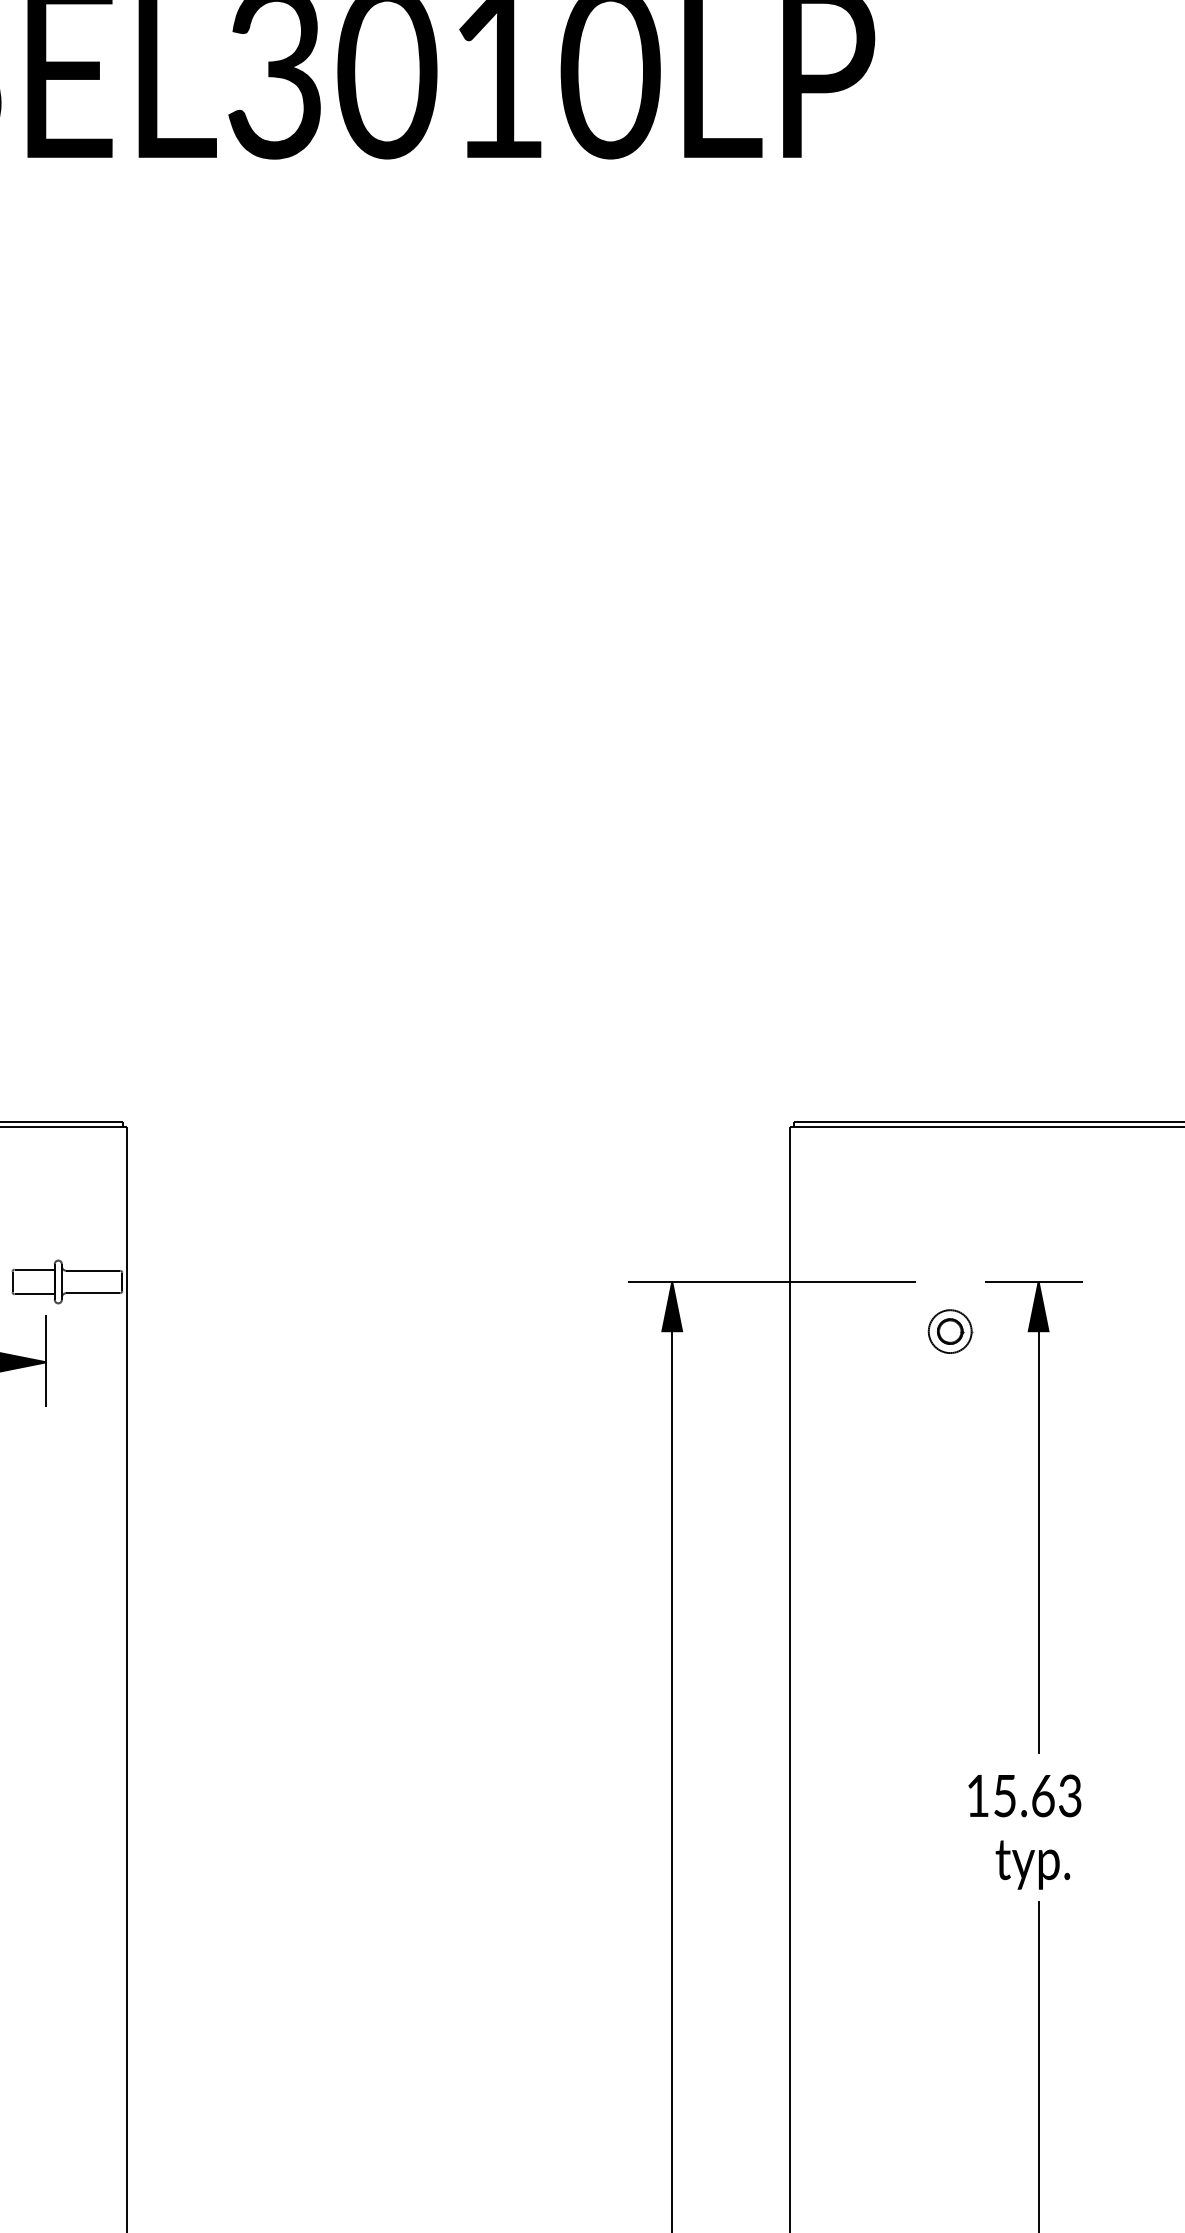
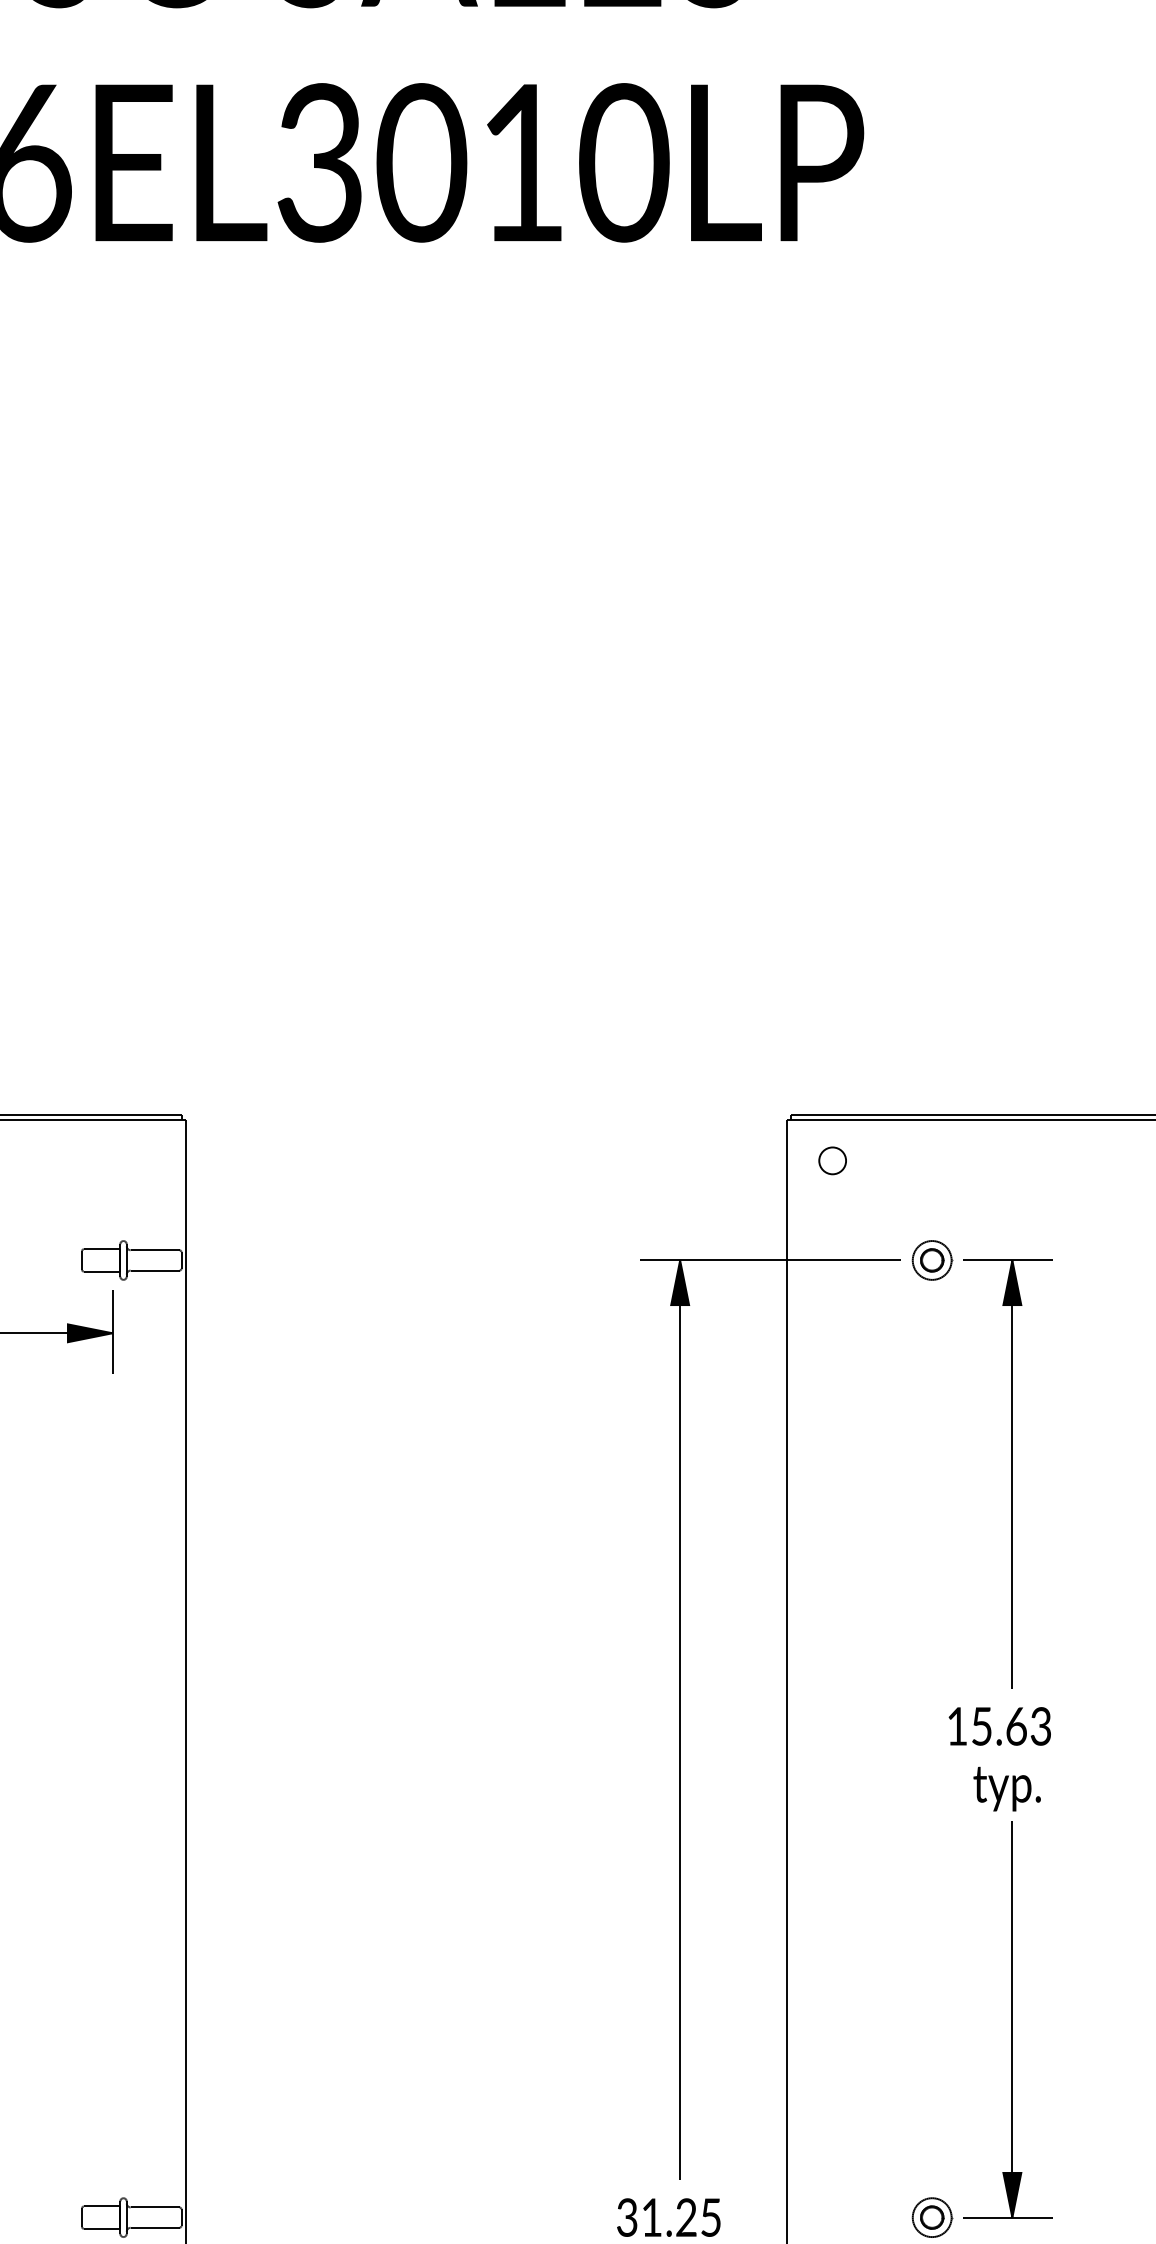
part: (840, 1171) -> (832, 1160), added
part: (950, 1331) -> (932, 1260), moved

